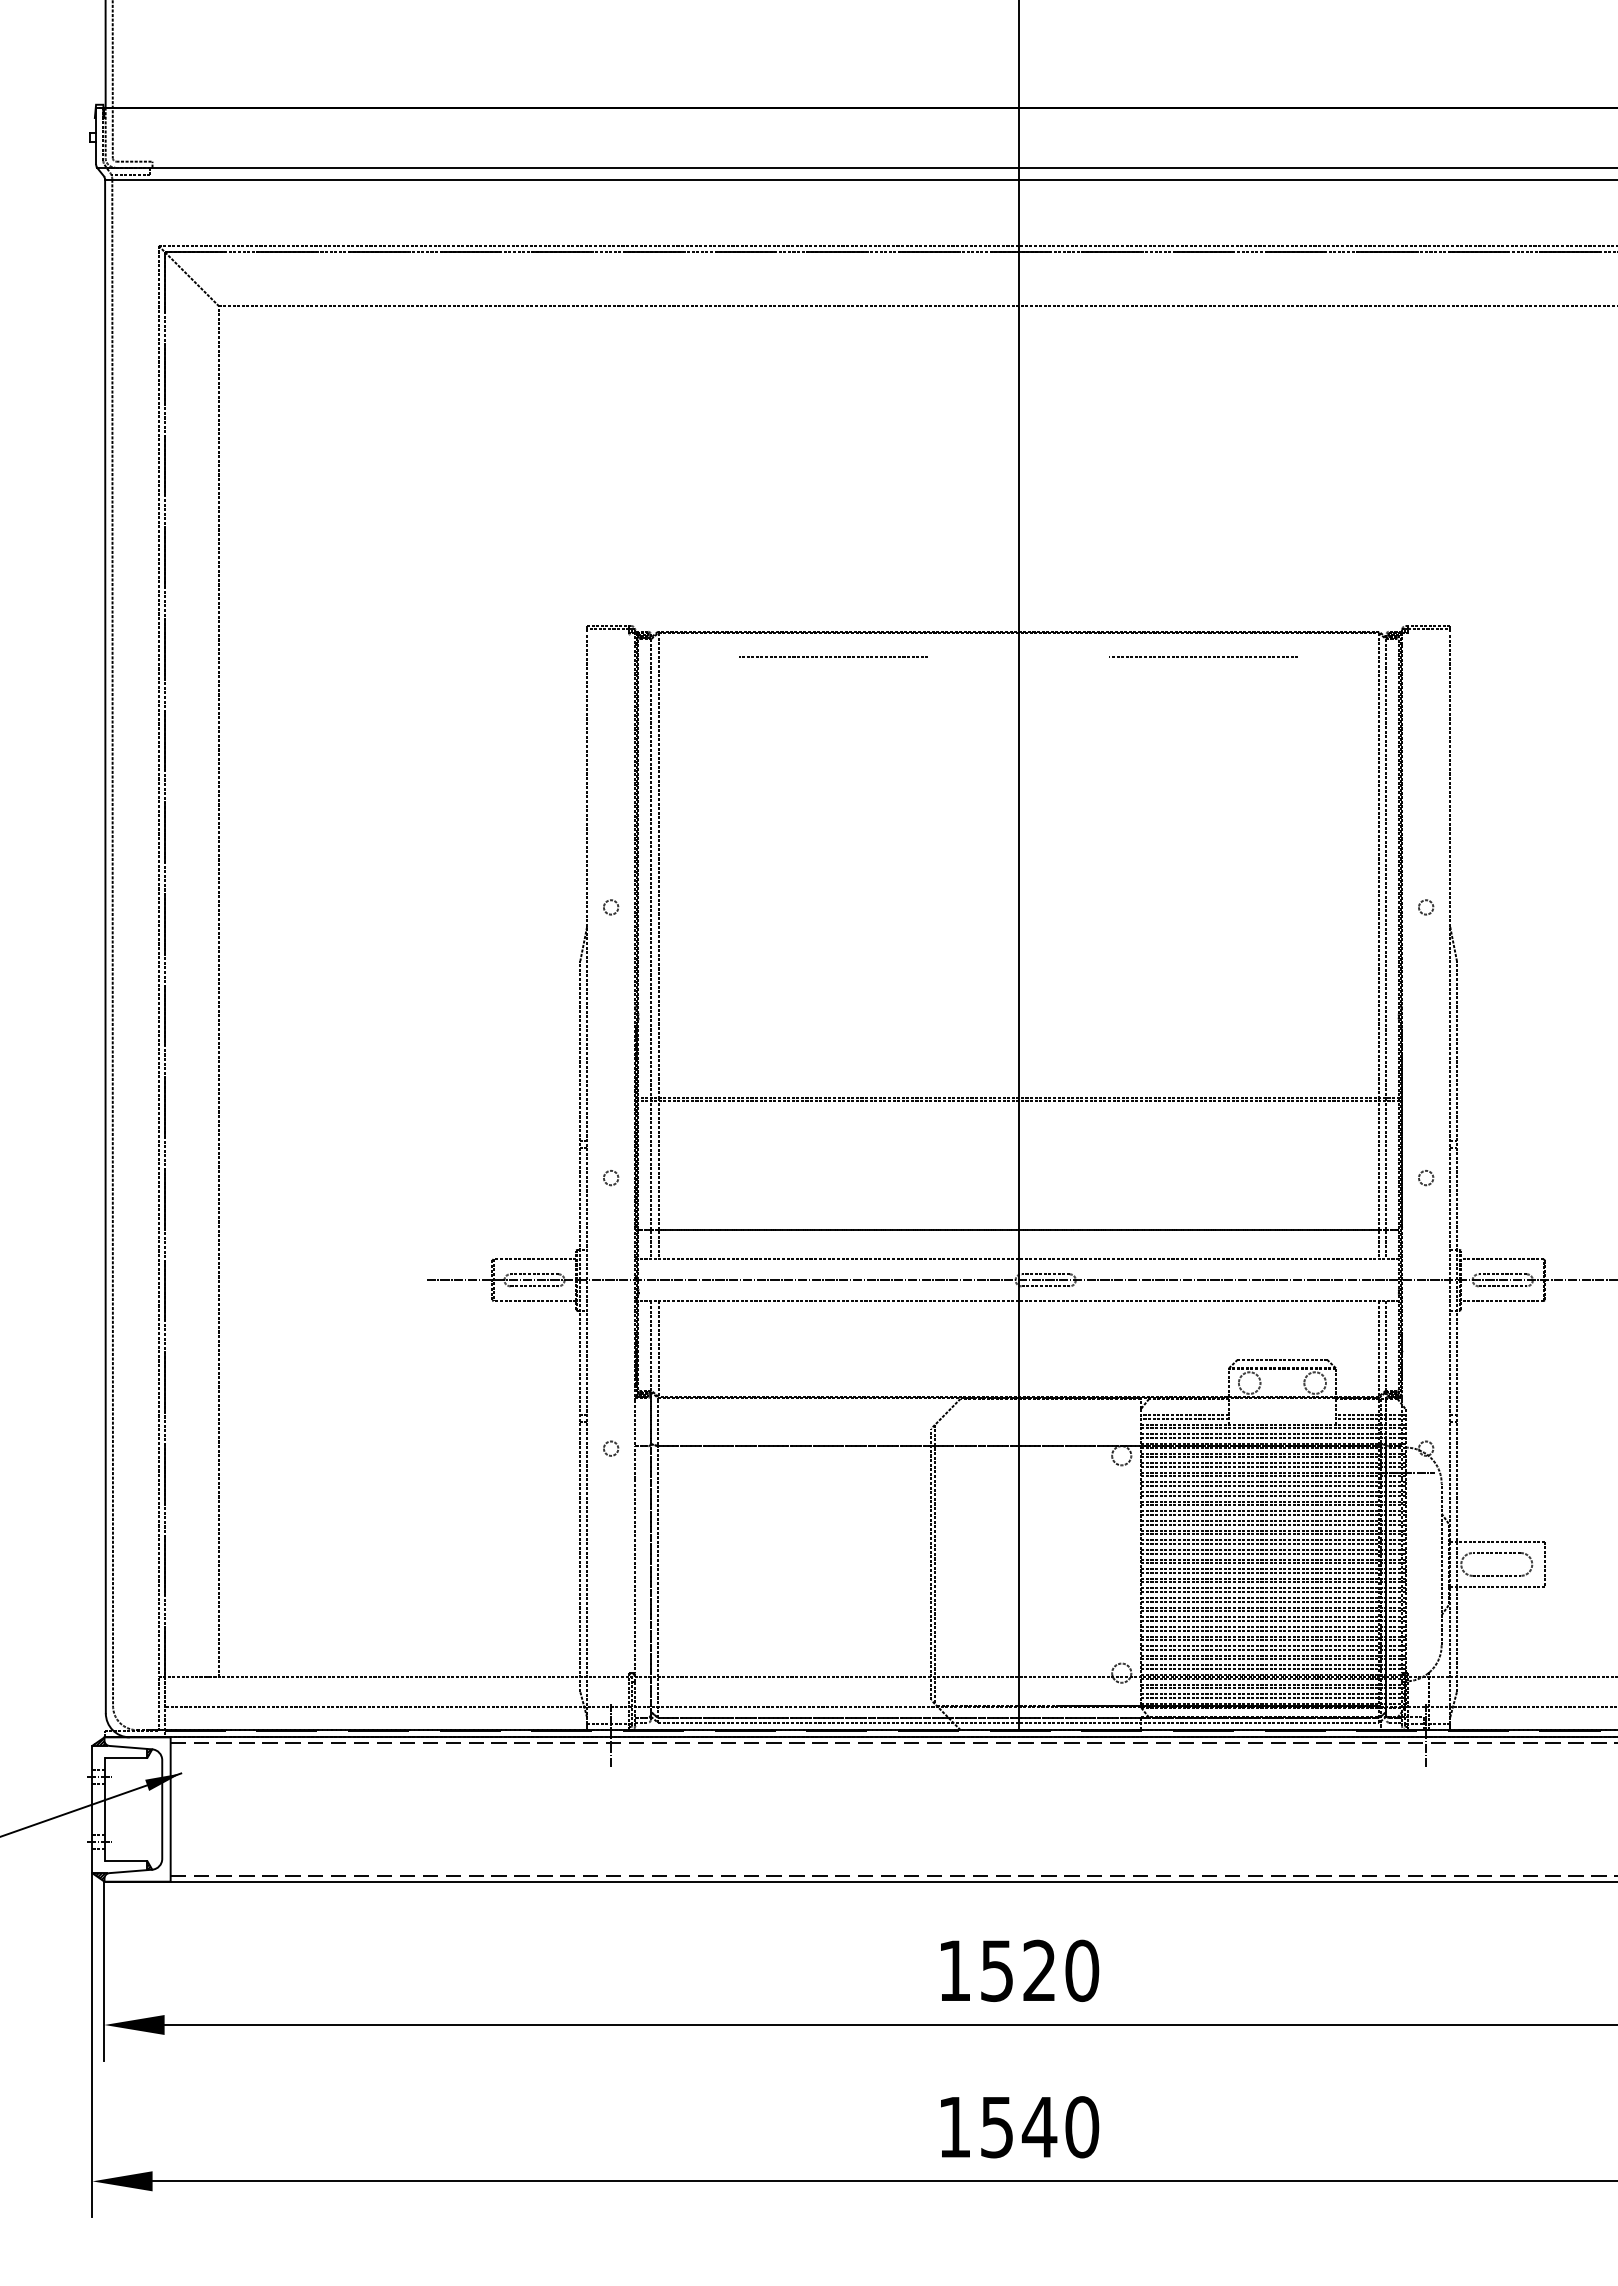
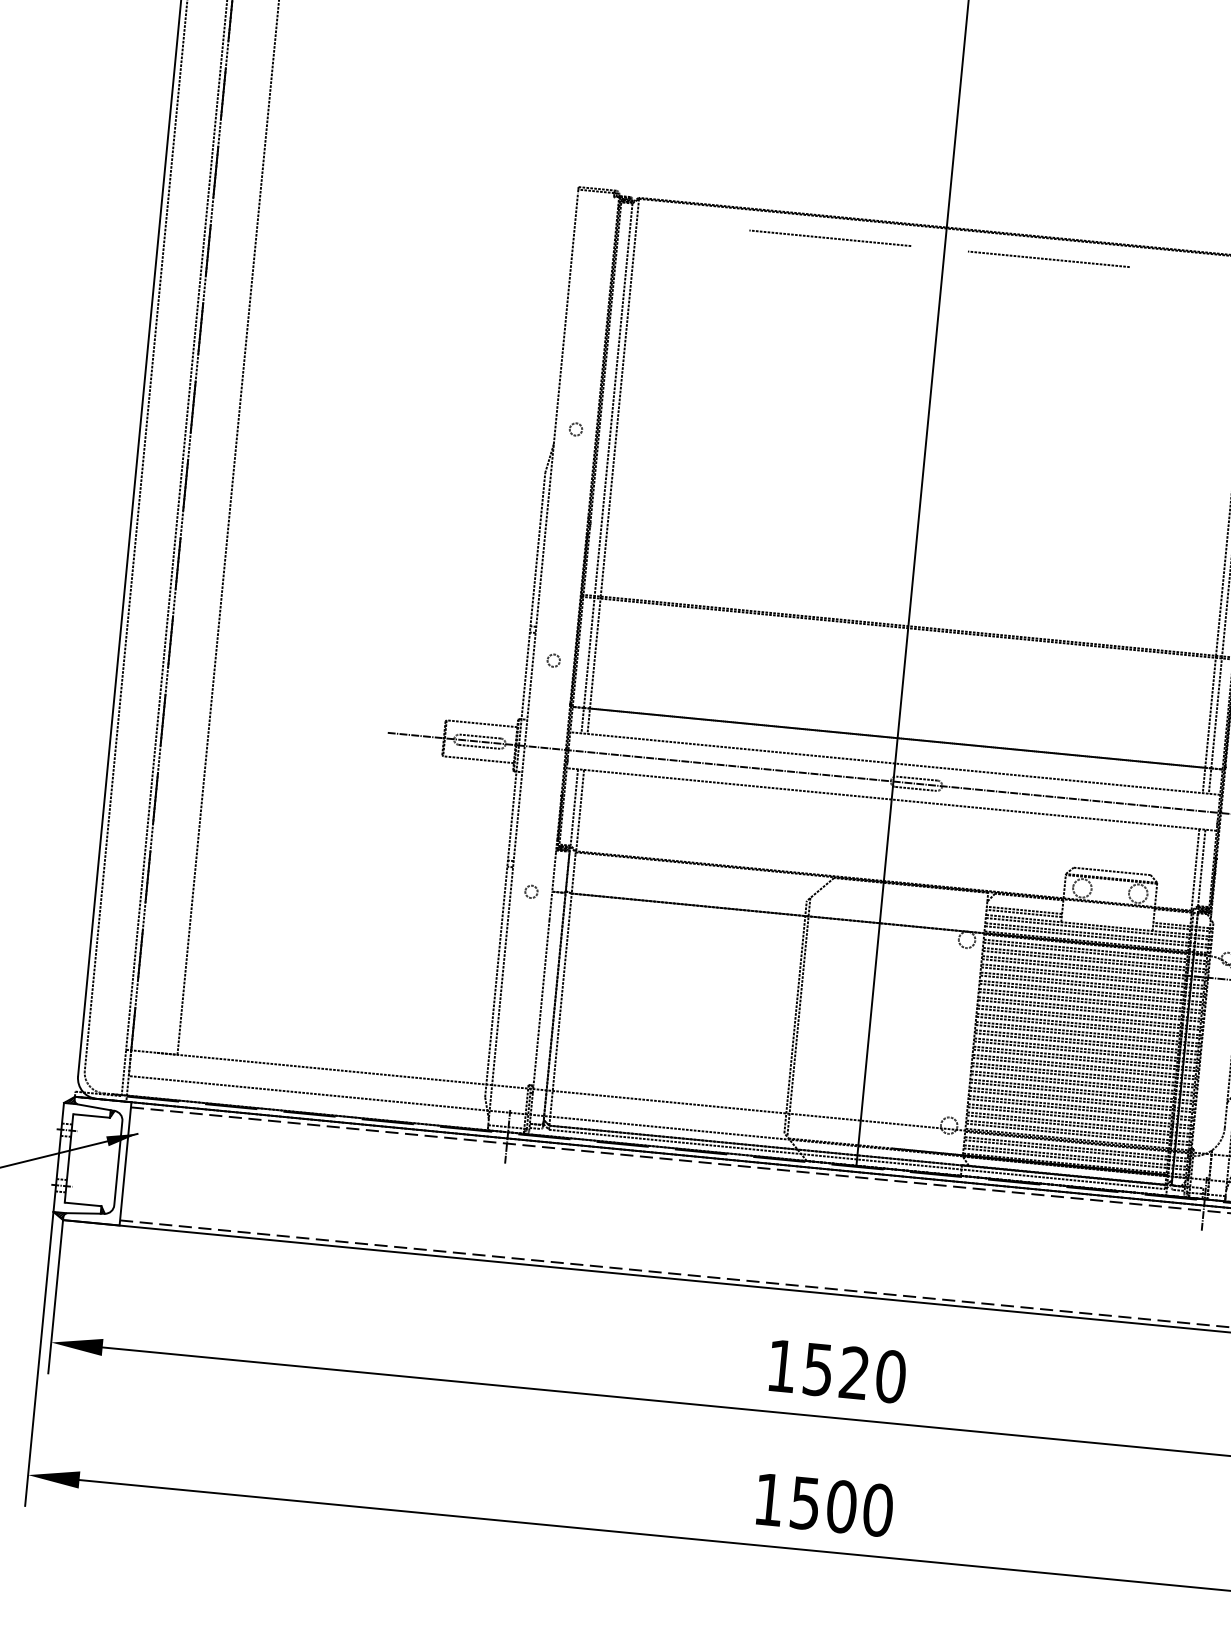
line: (834, 656) -> (831, 237), moved
line: (1204, 656) -> (1049, 258), moved
text: (1039, 2127) -> (841, 1506), 1540 -> 1500

